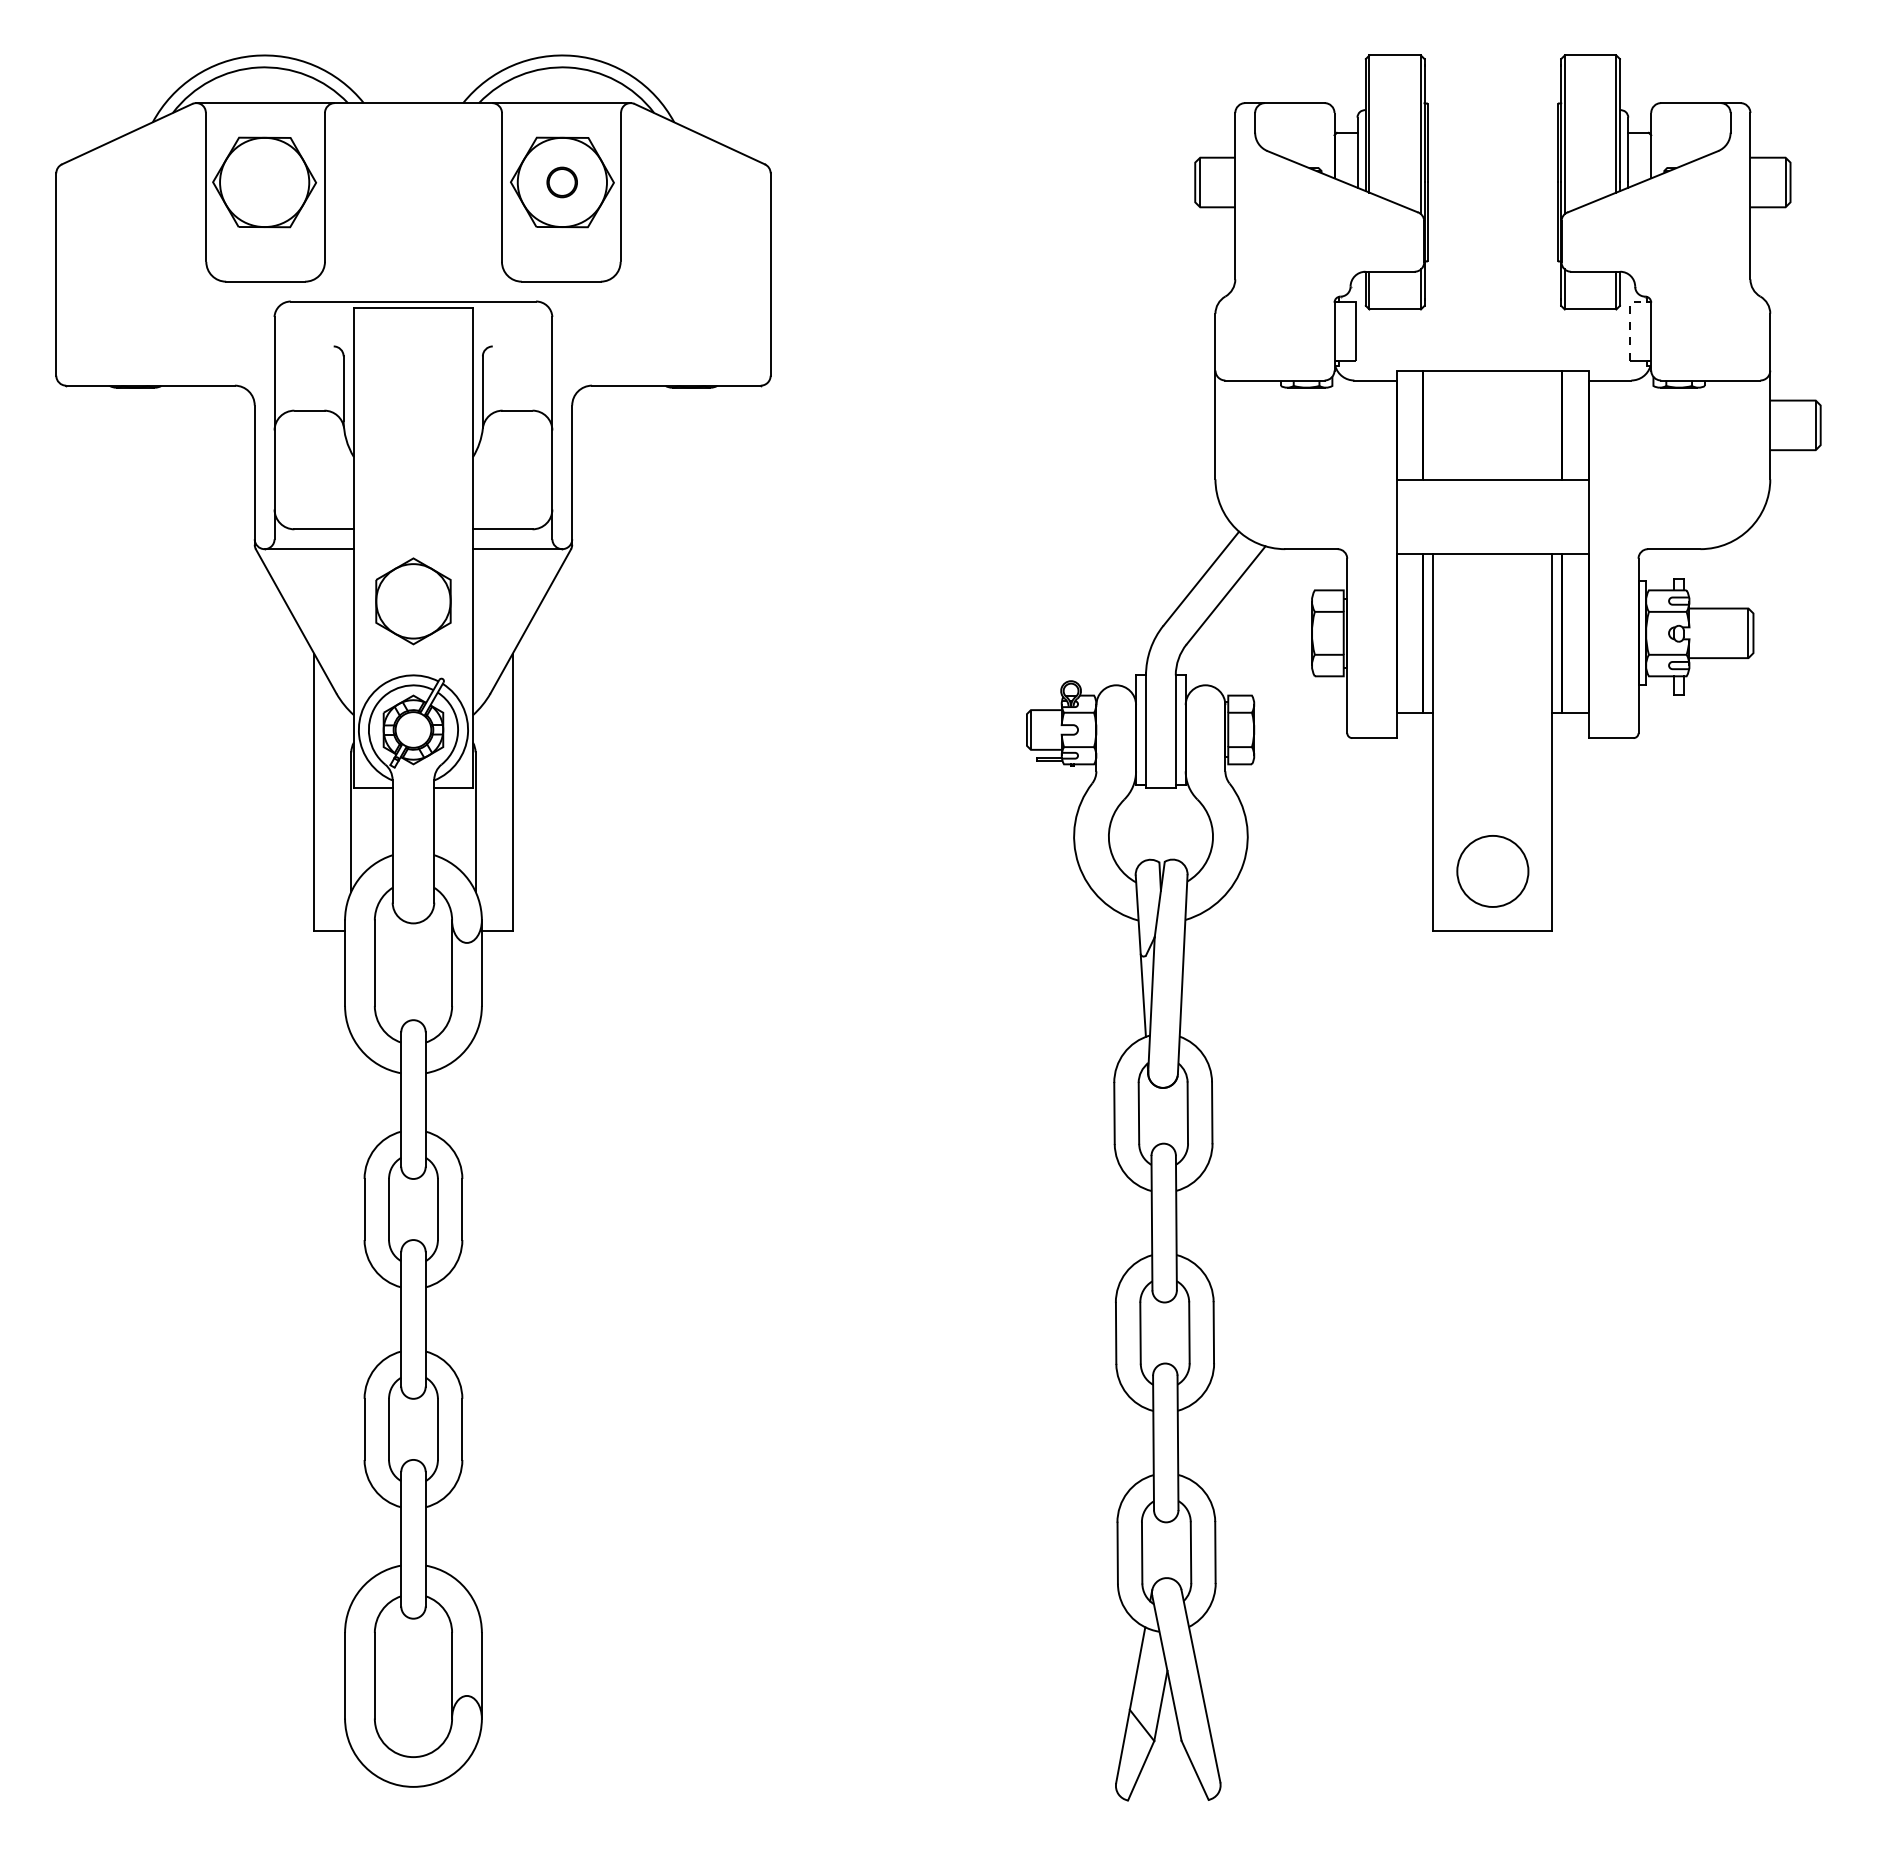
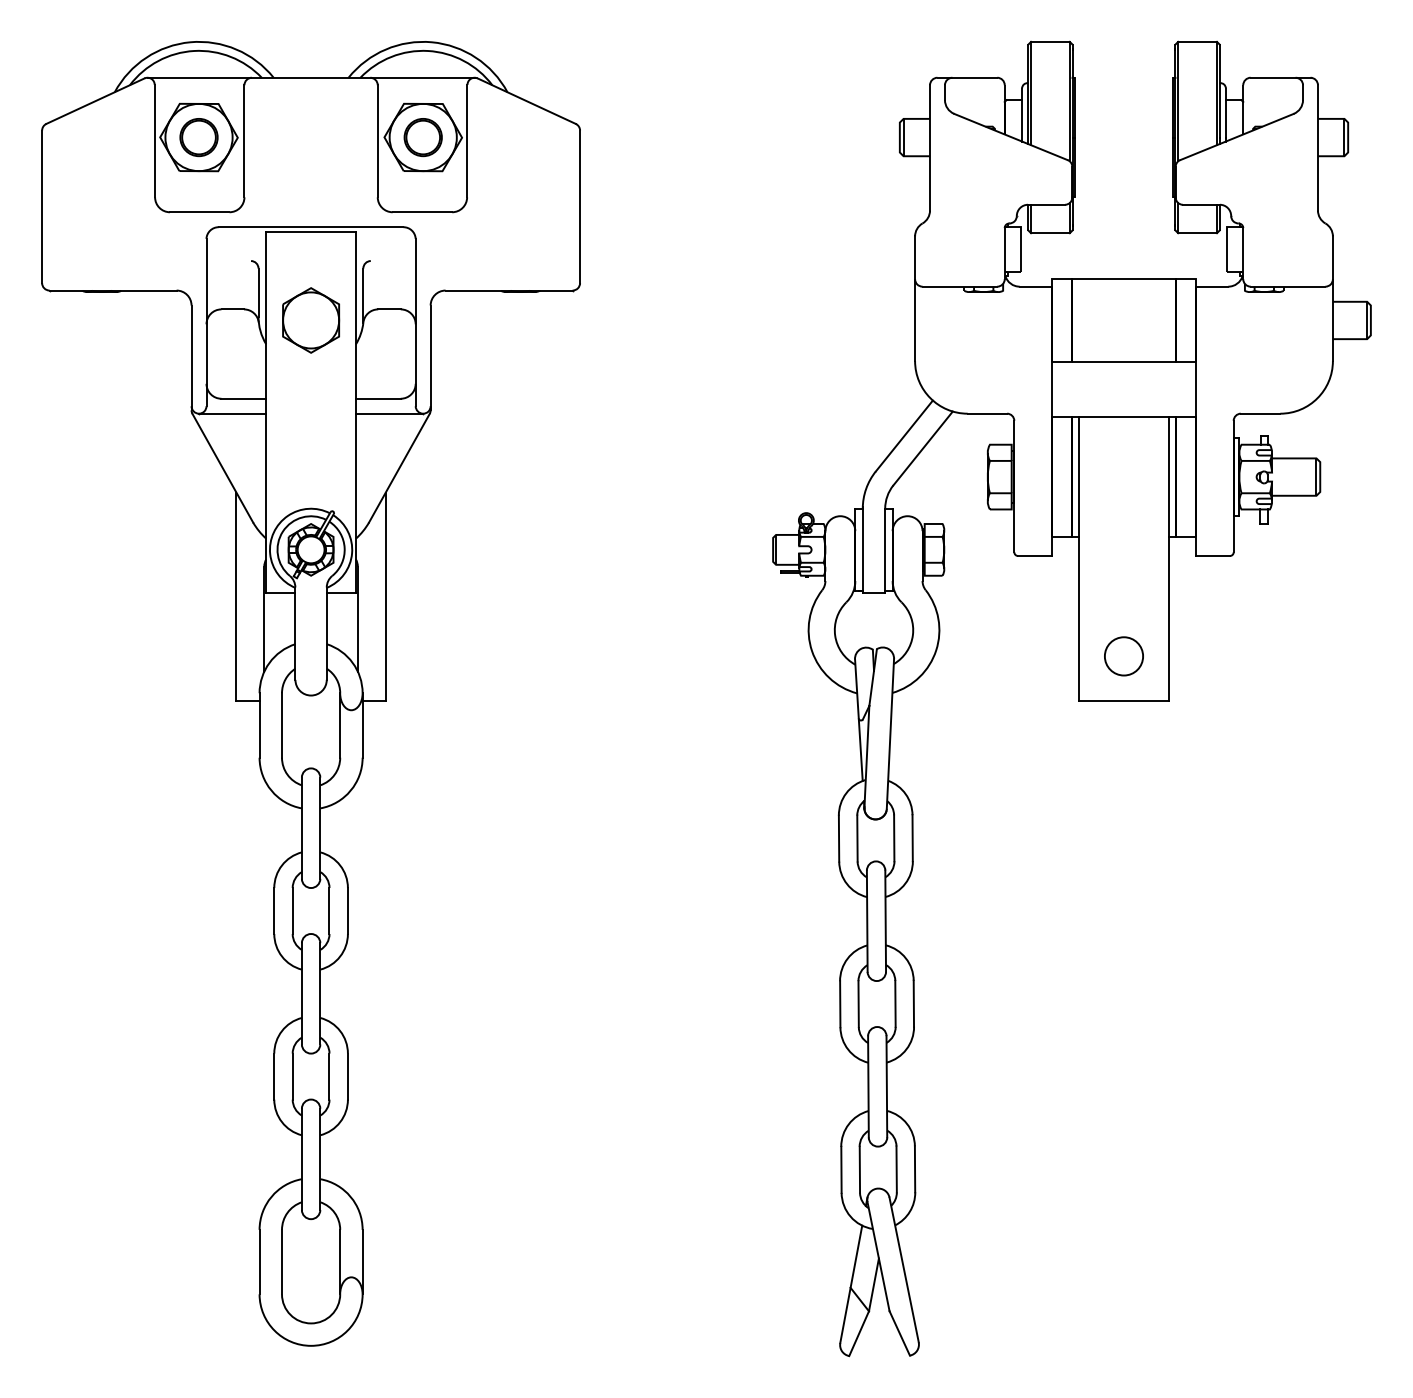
part: (264, 182) -> (198, 137), added
part: (561, 182) -> (422, 137), size x1.67
line: (1629, 319) -> (1226, 240), dashed -> solid
part: (413, 601) -> (311, 320), moved
circle: (1492, 871) -> (1123, 656), size x0.71

